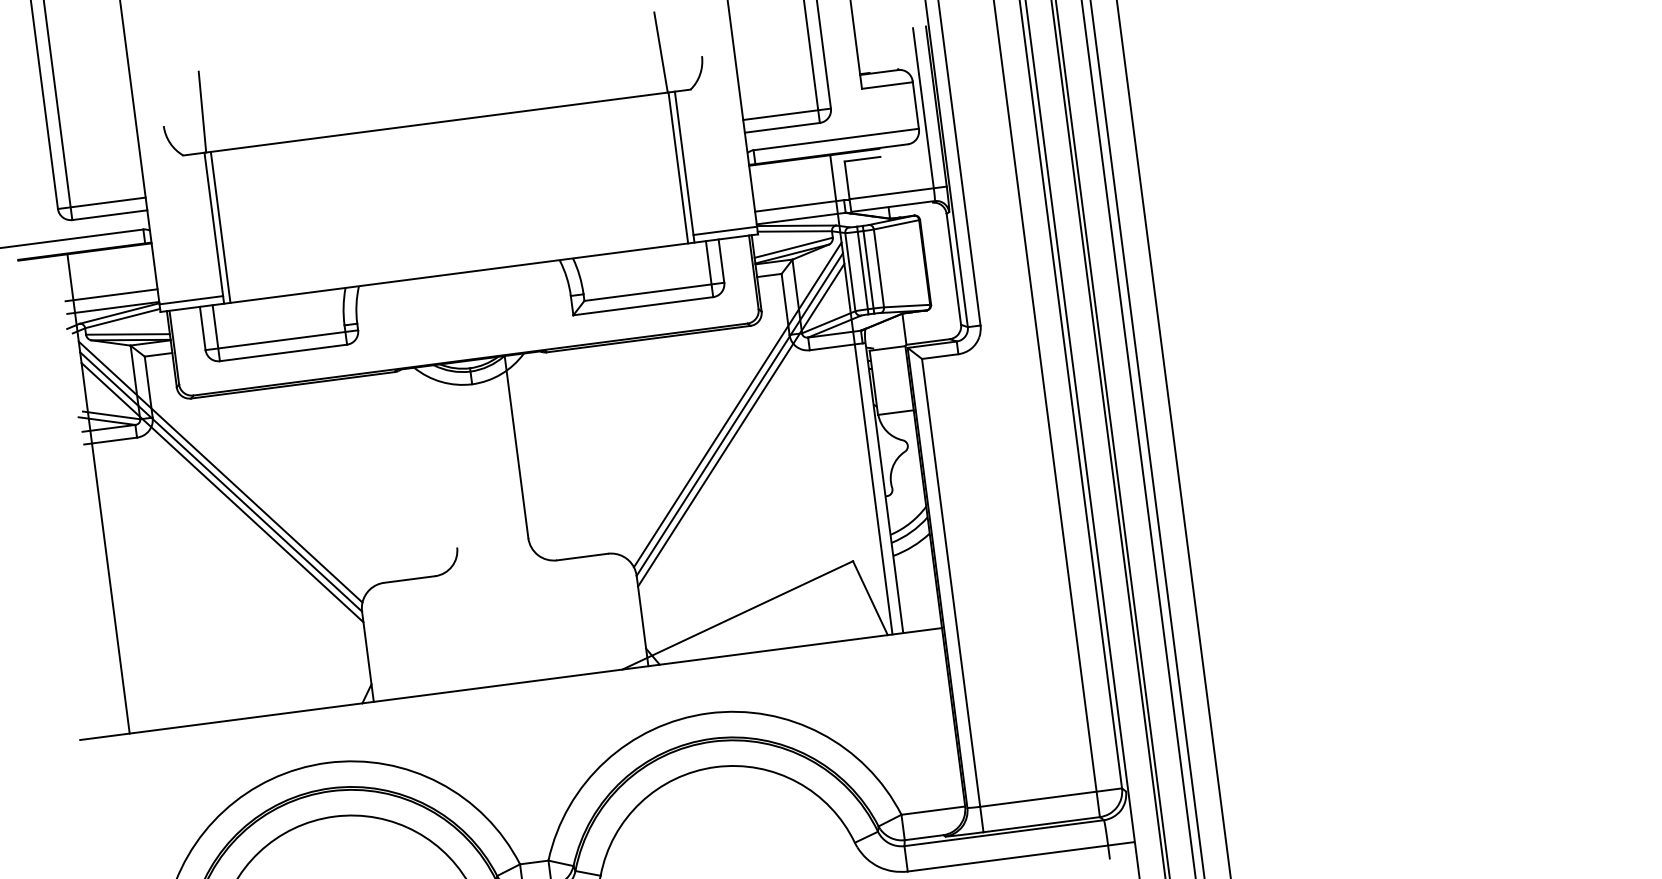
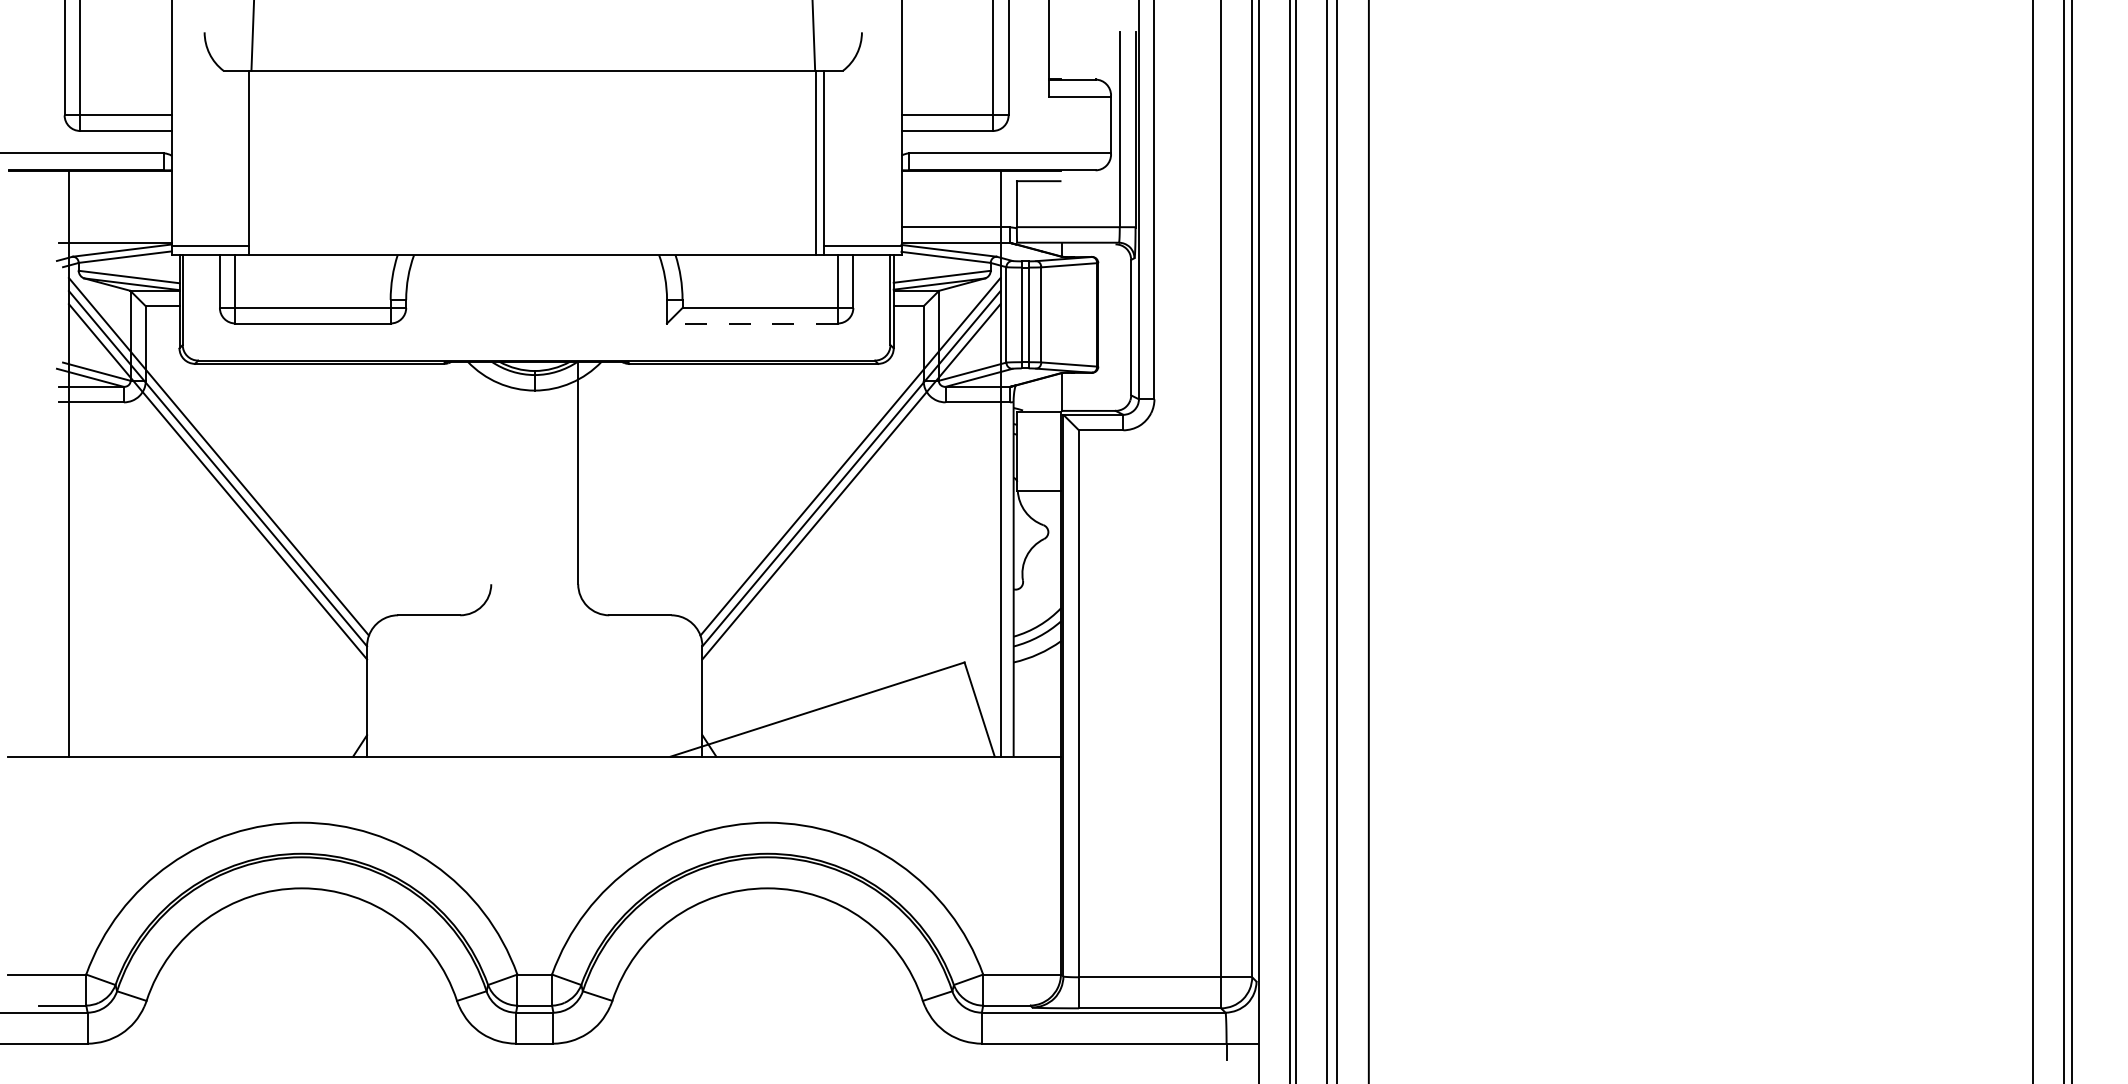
line: (220, 227) -> (257, 162), removed
line: (111, 295) -> (115, 227), removed
line: (642, 306) -> (751, 323), solid -> dashed

